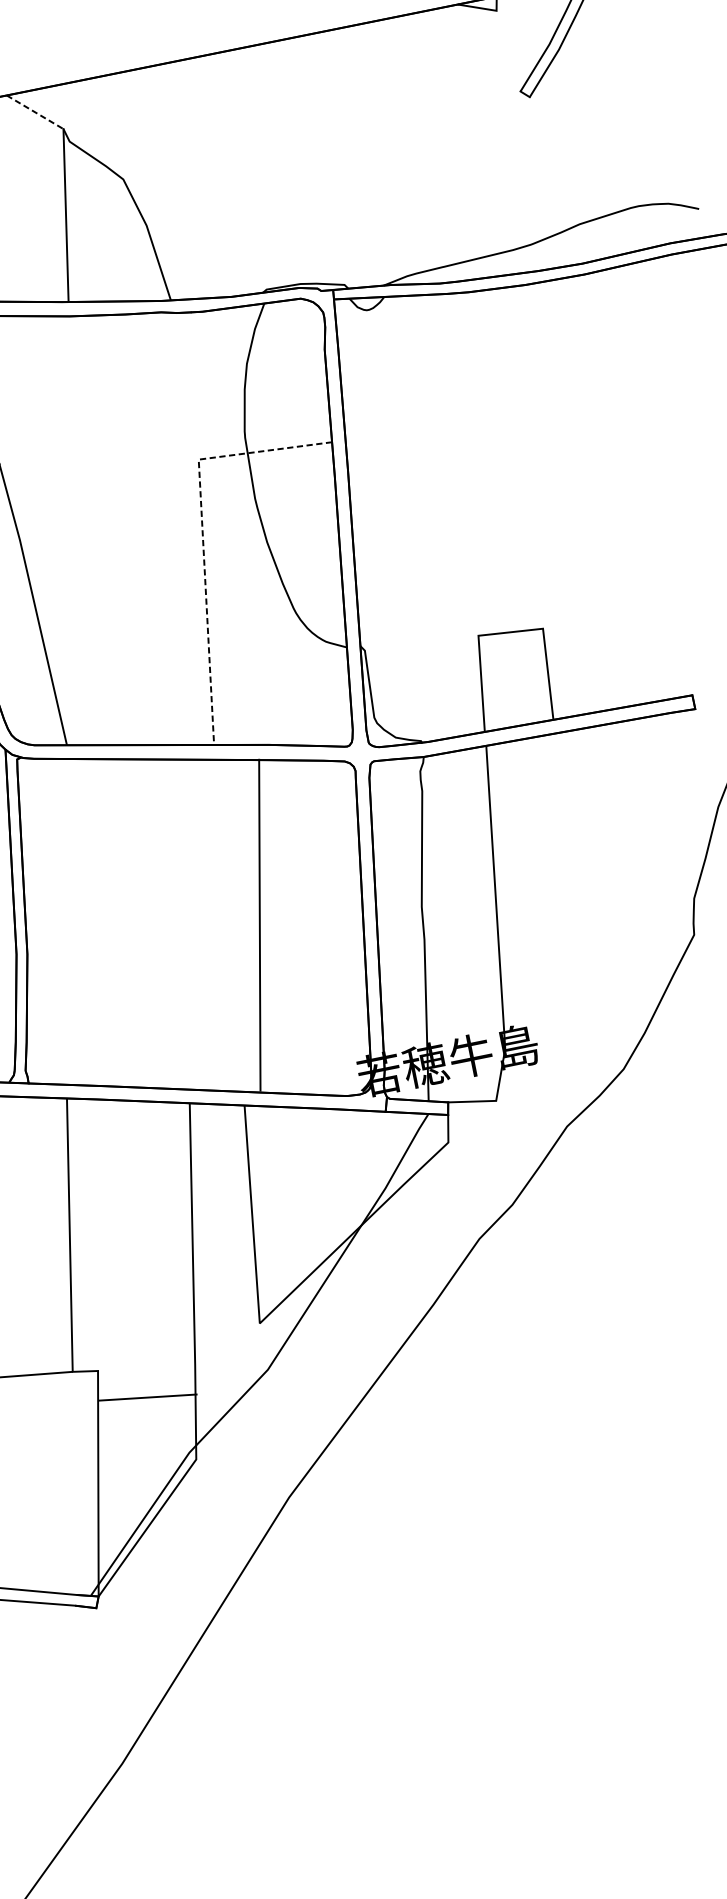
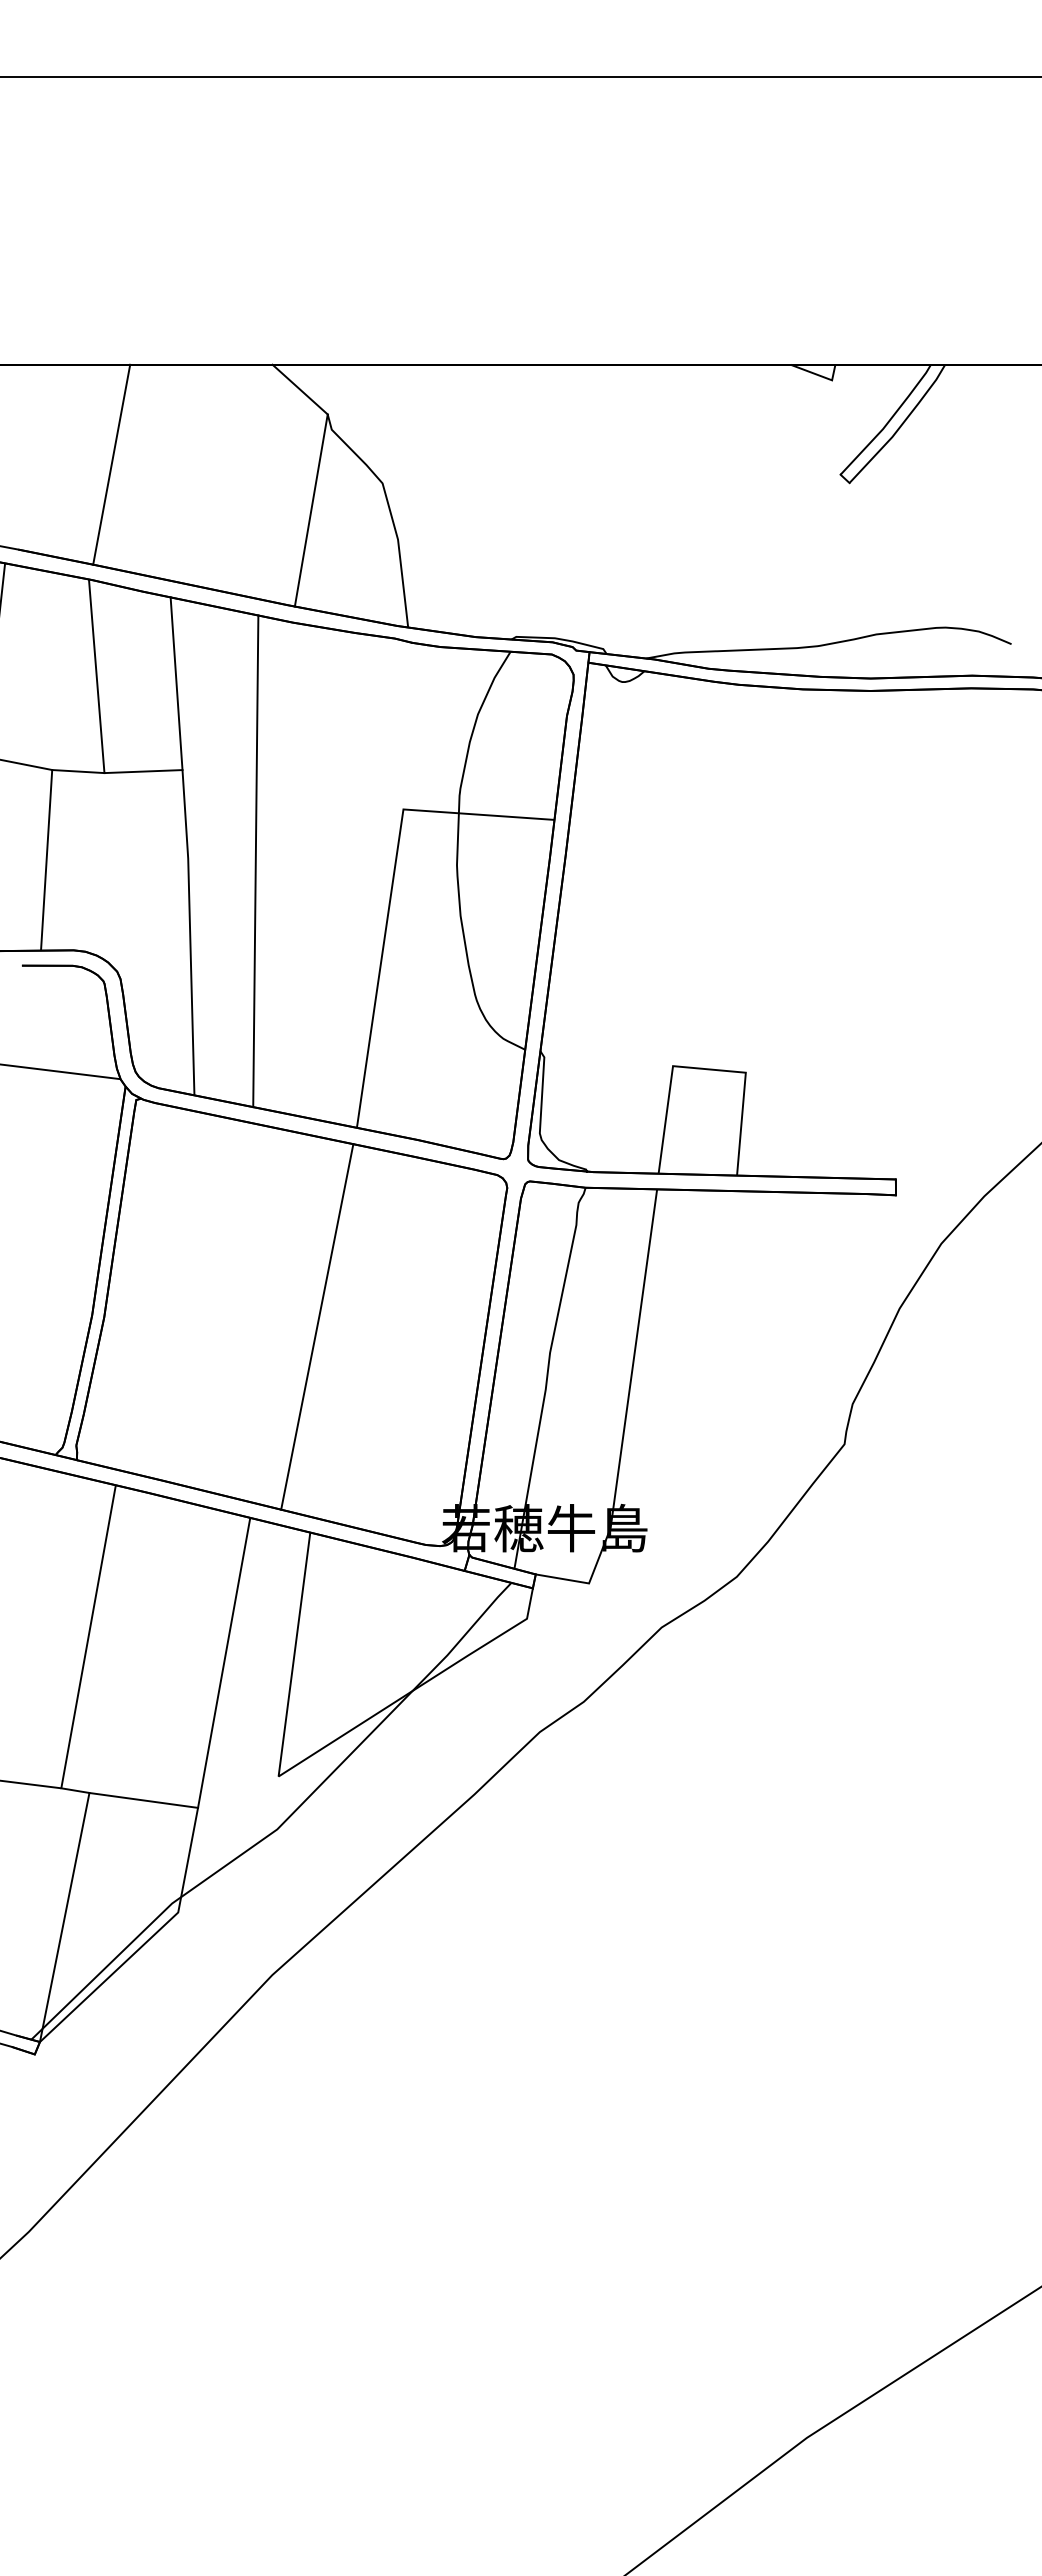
line: (35, 112) -> (300, 389), dashed -> solid
line: (79, 530) -> (255, 861), added
line: (203, 534) -> (391, 893), dashed -> solid
line: (259, 924) -> (317, 1326), moved
line: (147, 1396) -> (143, 1799), moved

